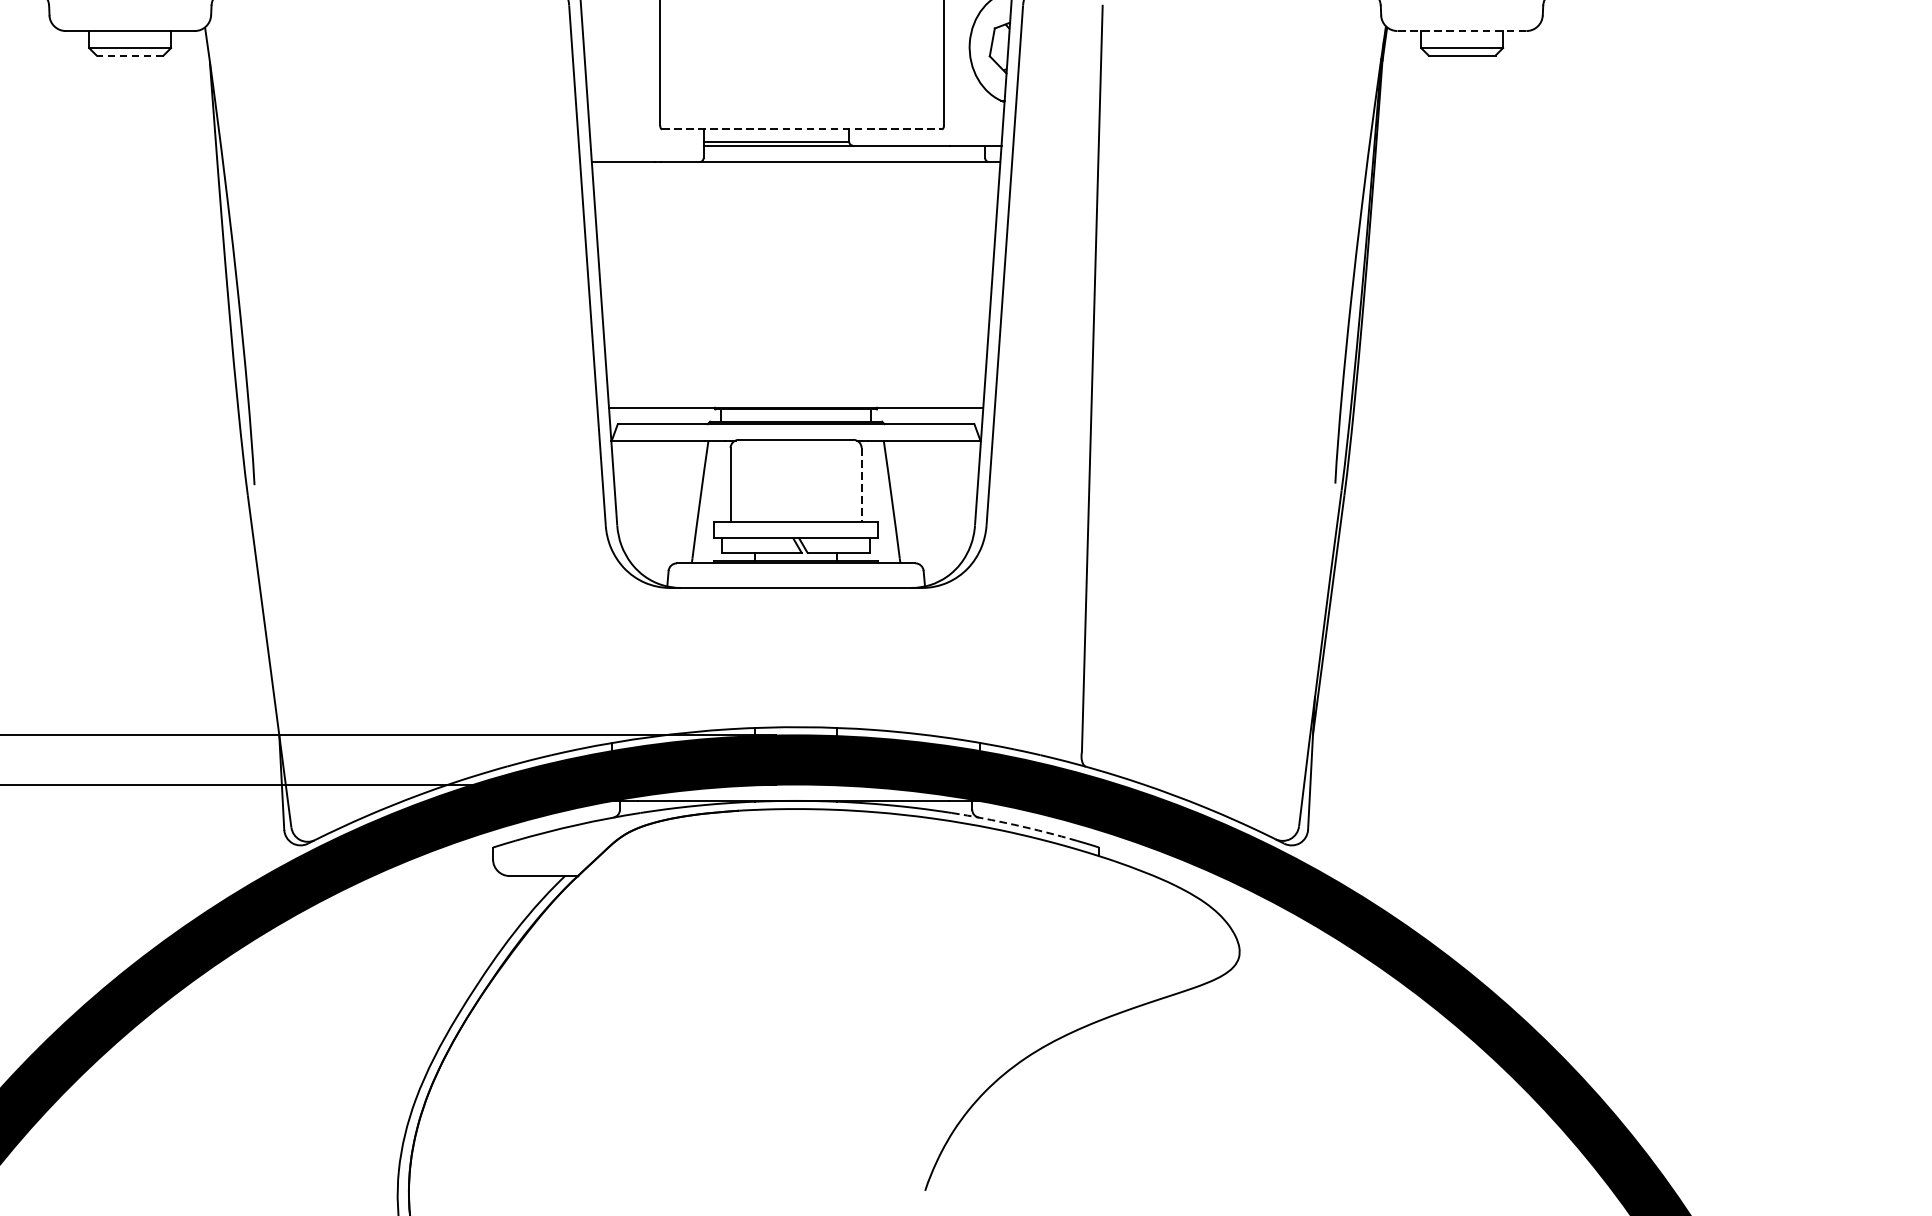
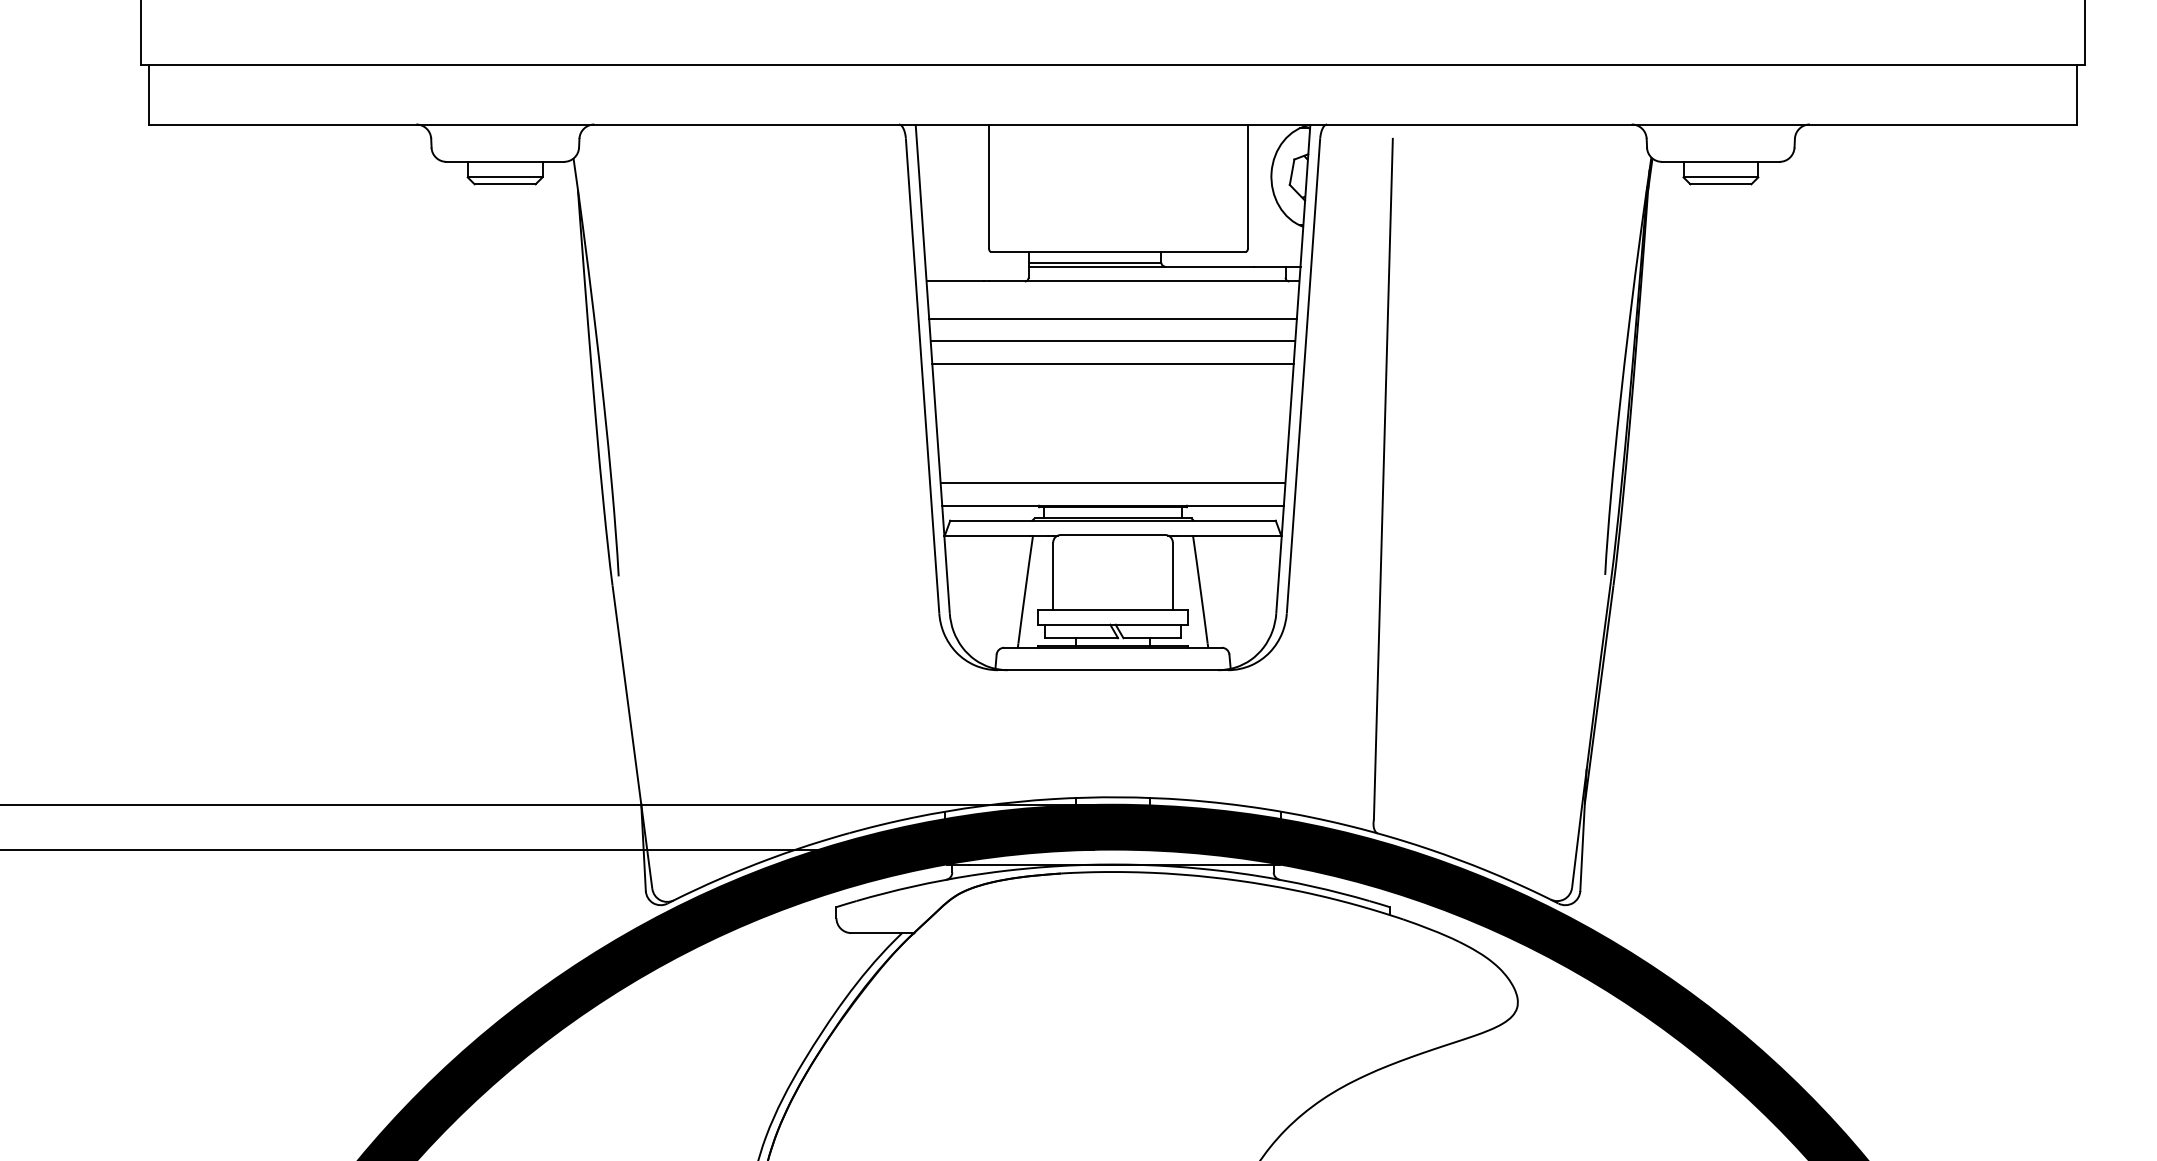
line: (1461, 30) -> (1720, 161), dashed -> solid
line: (129, 55) -> (504, 184), dashed -> solid
line: (802, 129) -> (1118, 251), dashed -> solid
line: (795, 202) -> (1112, 318), added
line: (795, 227) -> (1112, 341), added
line: (795, 251) -> (1112, 363), added
line: (795, 383) -> (1112, 483), added
line: (861, 485) -> (1172, 576), dashed -> solid
arc: (1014, 824) -> (1312, 886), dashed -> solid

